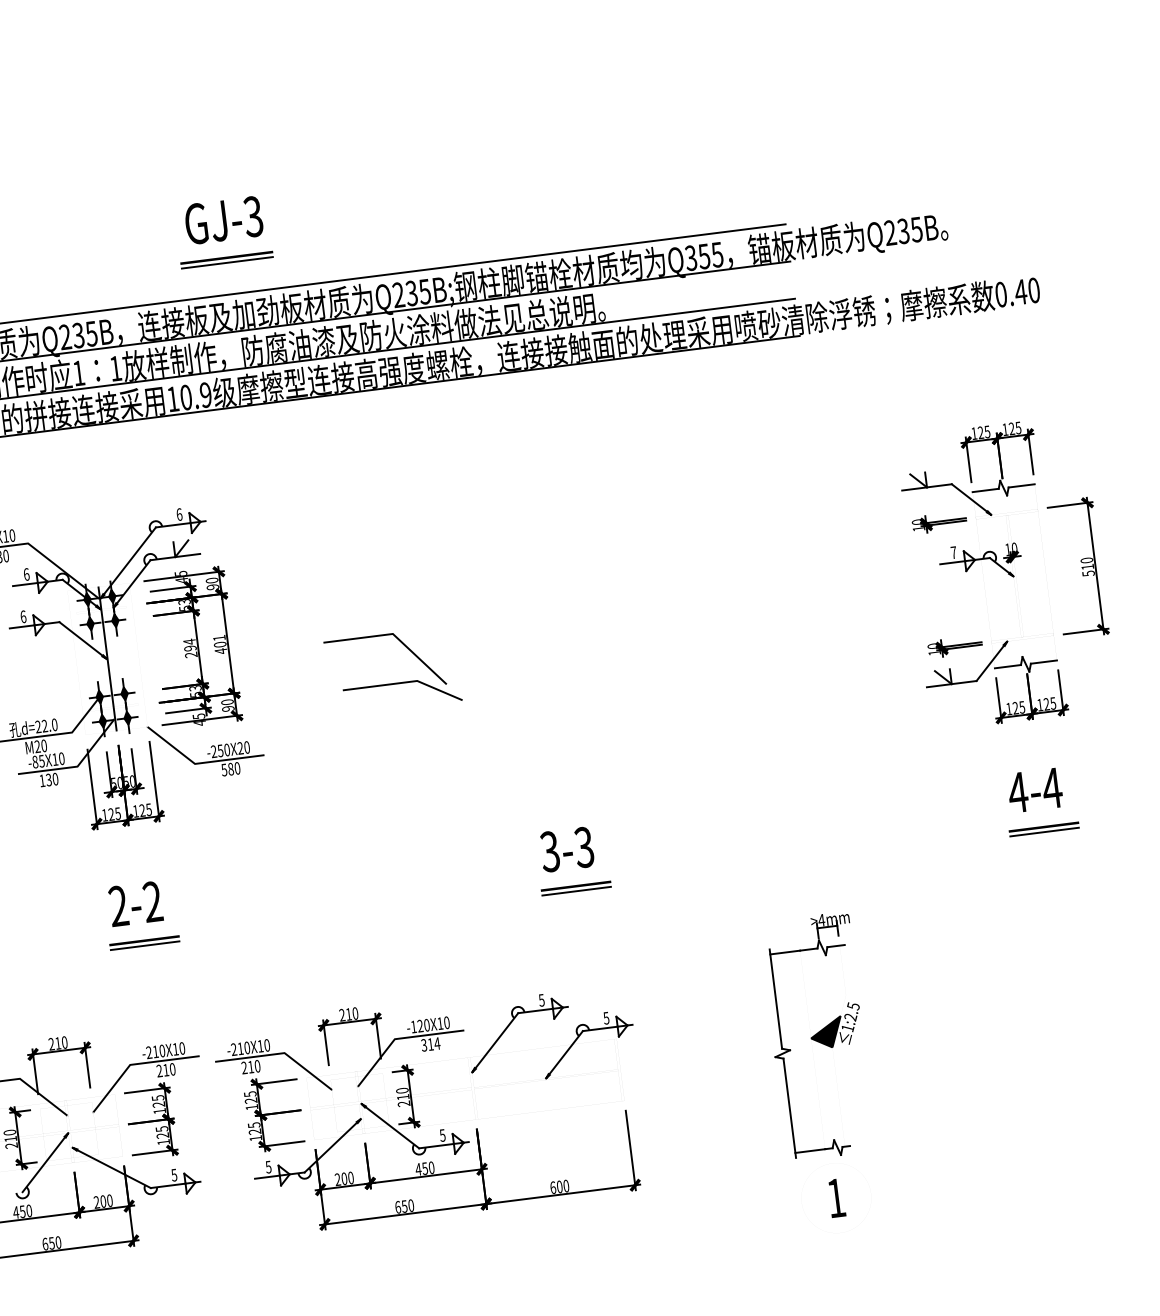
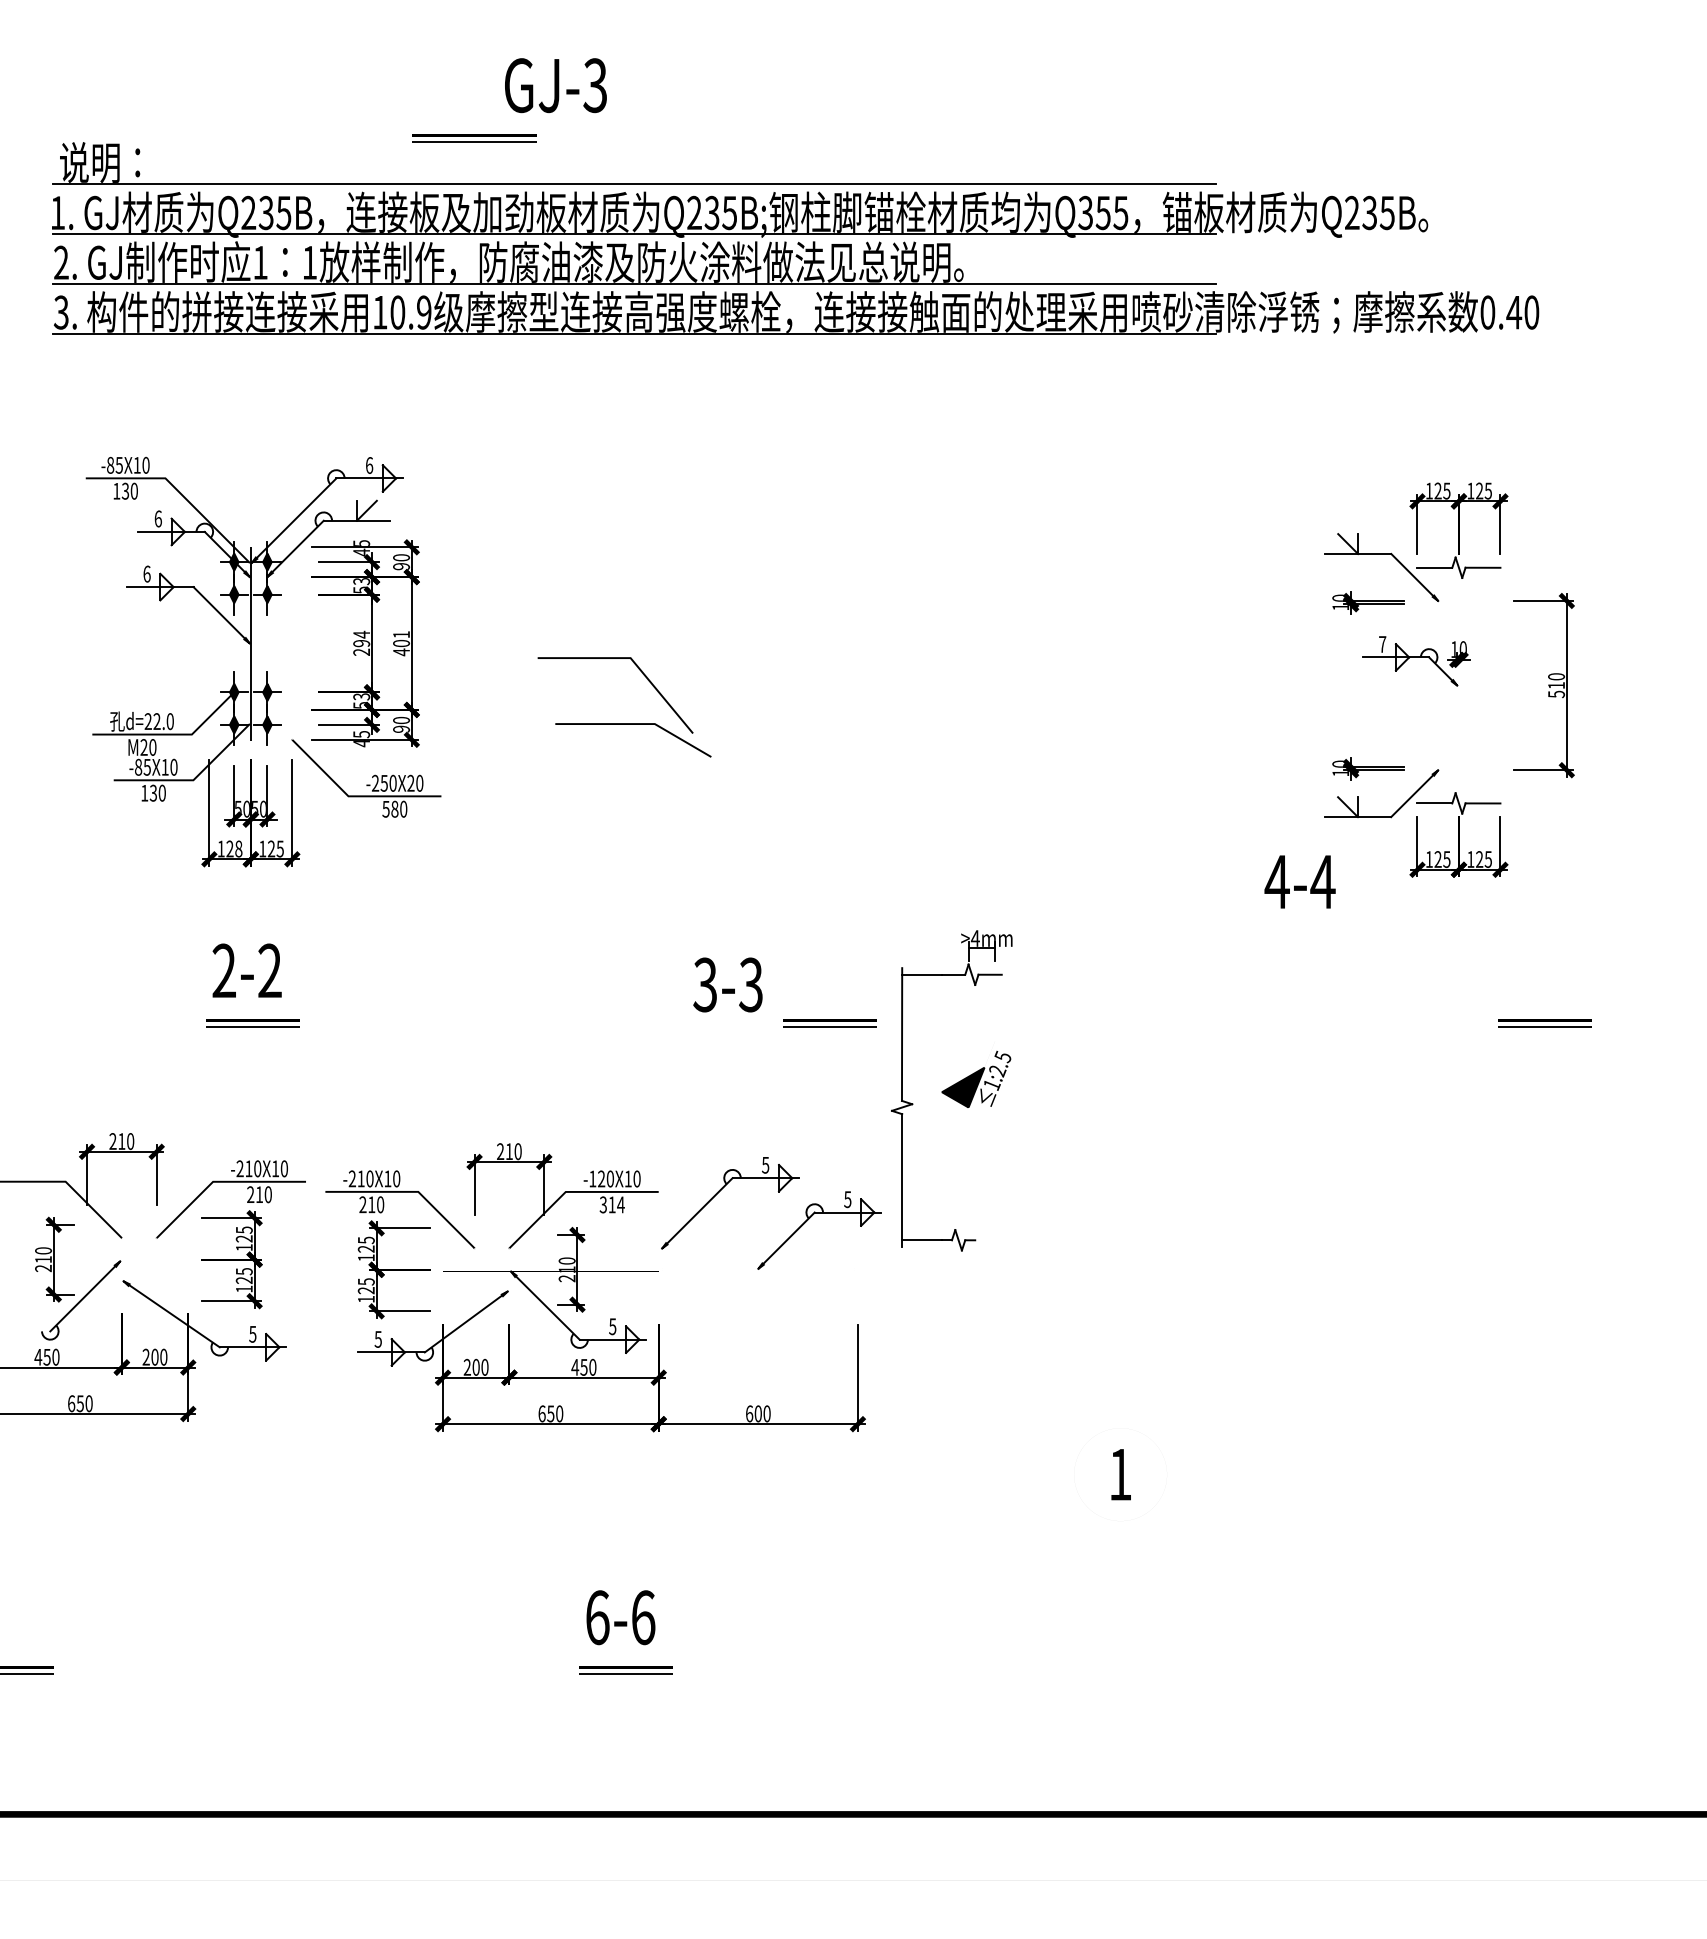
text: (223, 220) -> (555, 85), moved
text: (1034, 790) -> (1299, 881), moved
text: (117, 813) -> (238, 848), 125 -> 128
part: (1044, 829) -> (1544, 1023), moved
text: (566, 849) -> (727, 984), moved
part: (818, 1036) -> (951, 1090), moved

